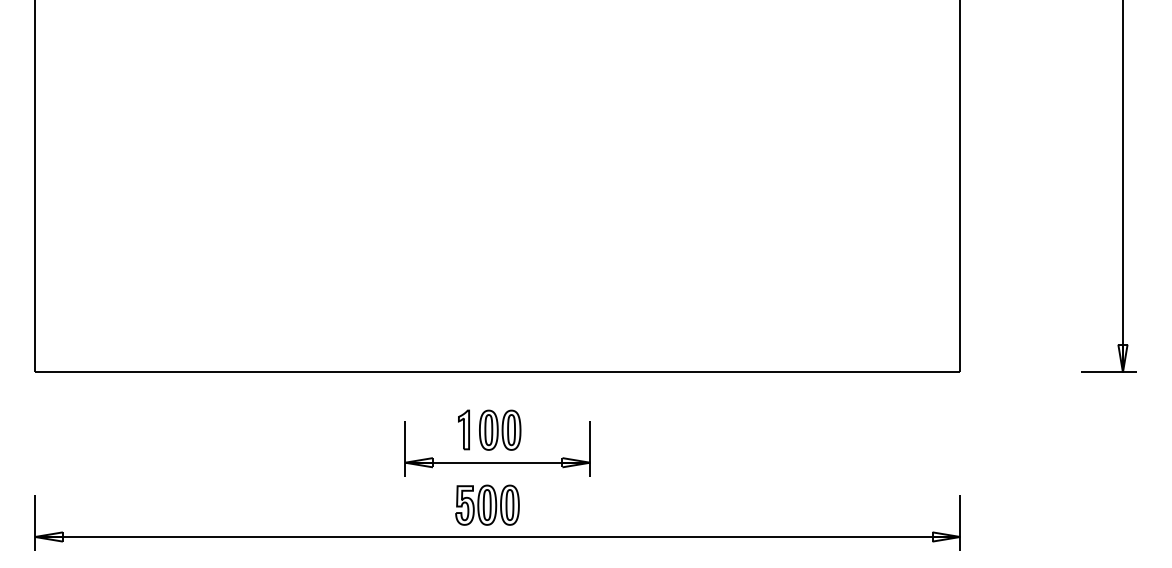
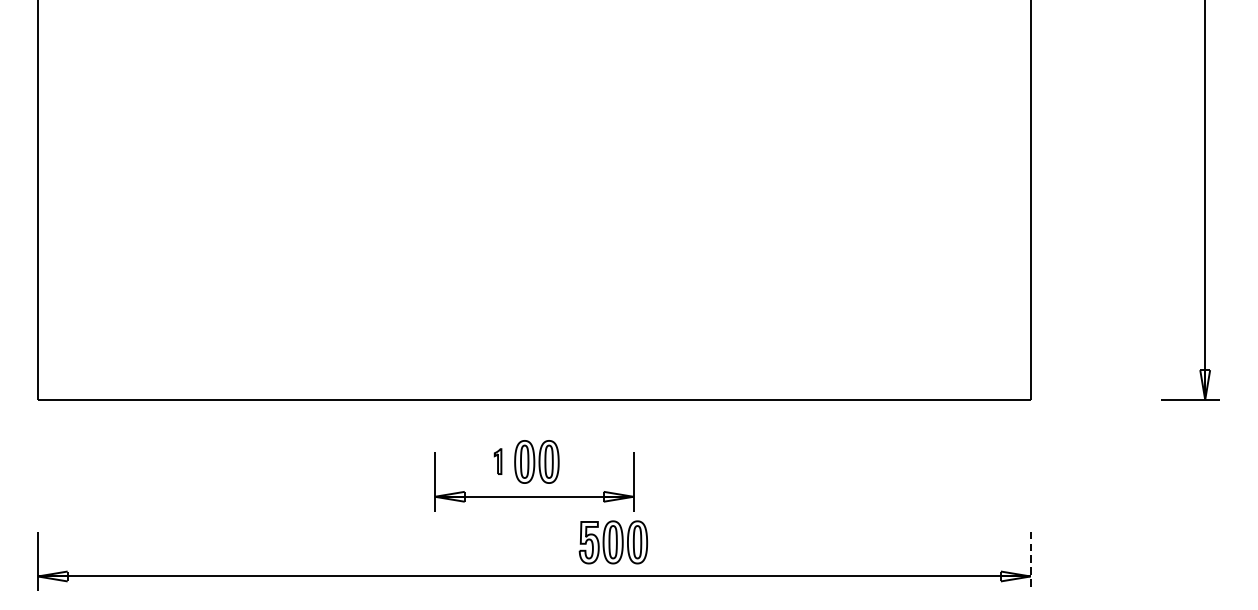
part: (463, 429) -> (497, 461), size x0.6
part: (487, 504) -> (613, 541), moved
line: (960, 523) -> (1030, 562), solid -> dashed

